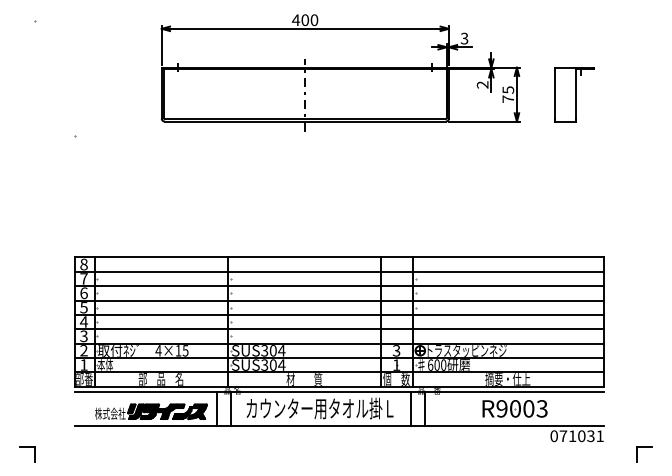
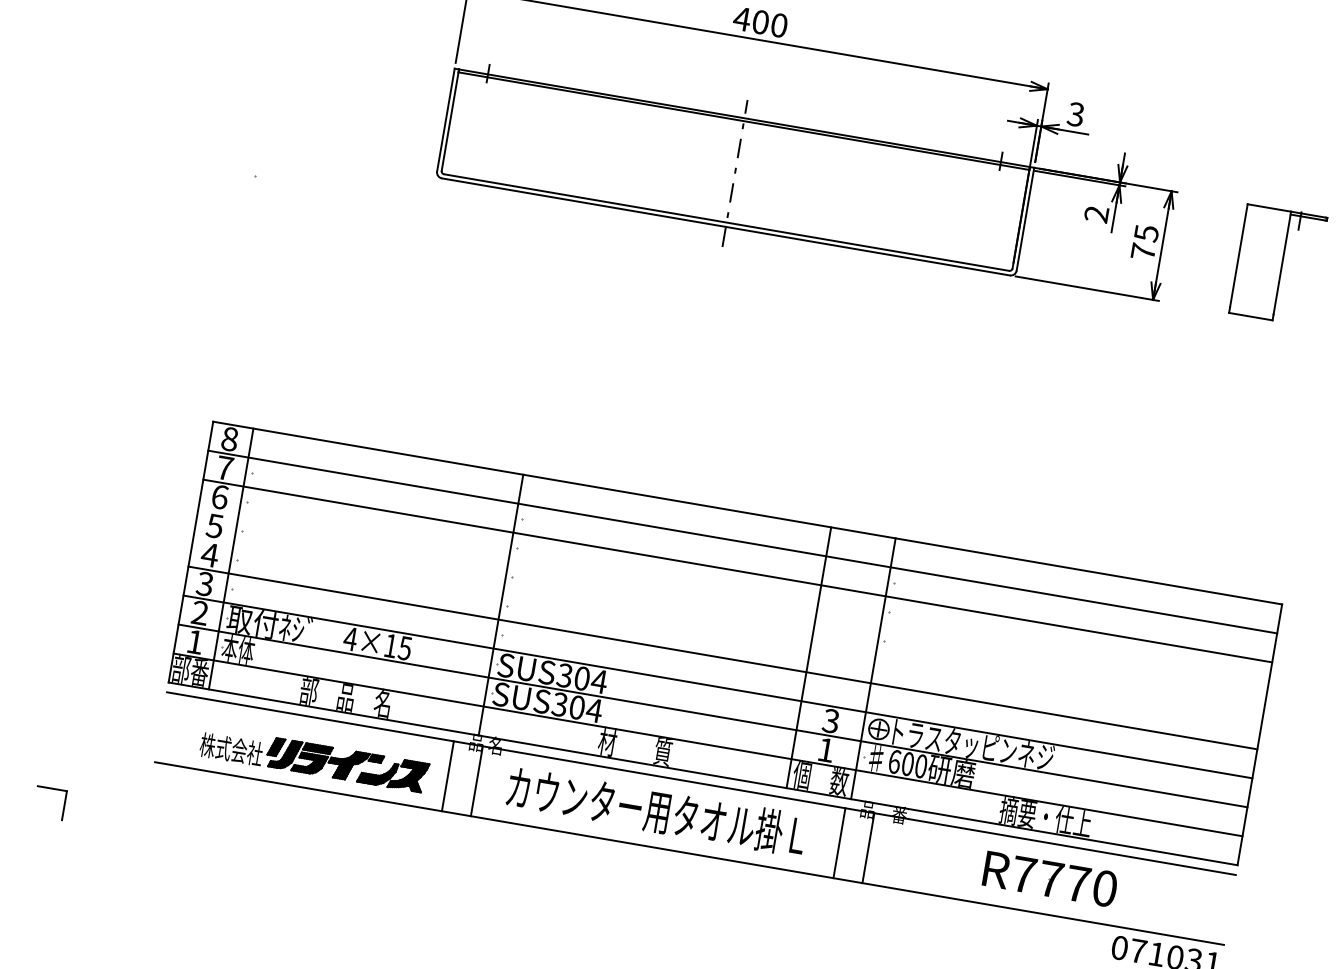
line: (339, 300) -> (733, 599), removed
line: (339, 314) -> (728, 628), removed
text: (521, 408) -> (1063, 880), R9003 -> R7770

